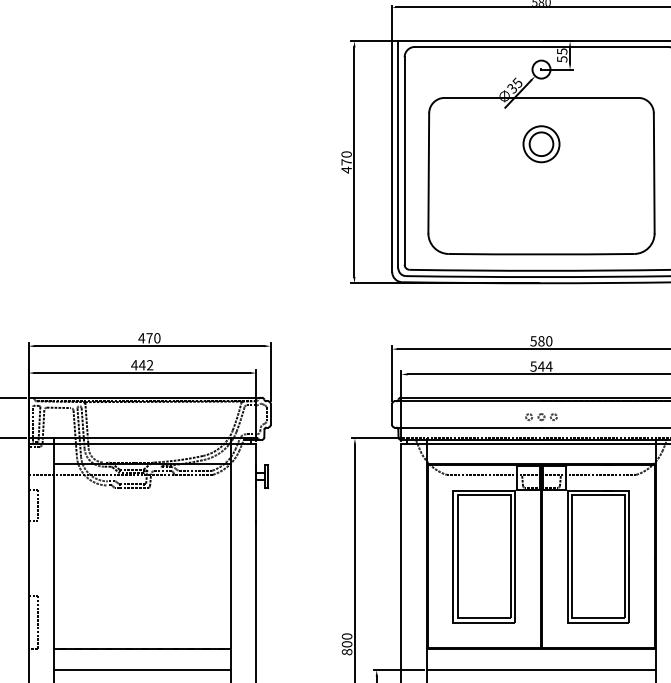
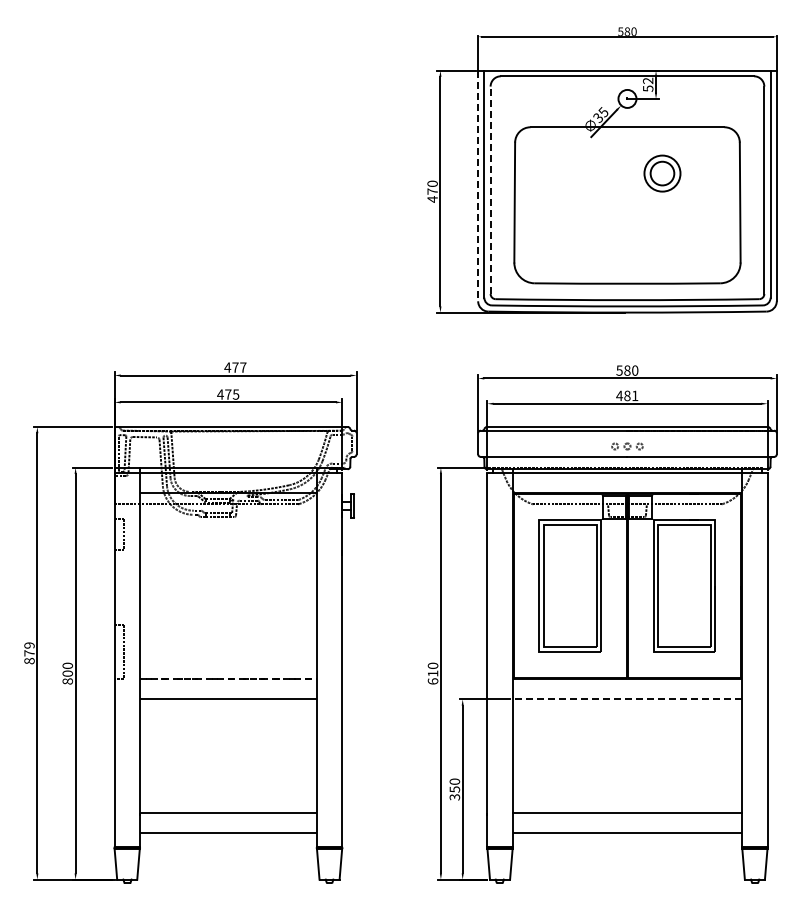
text: (562, 51) -> (648, 80), 55 -> 52
part: (541, 144) -> (662, 173), moved
line: (392, 157) -> (478, 186), solid -> dashed
line: (404, 161) -> (490, 190), solid -> dashed
text: (157, 338) -> (243, 367), 470 -> 477
text: (145, 365) -> (231, 394), 442 -> 475
text: (541, 366) -> (627, 395), 544 -> 481
text: (346, 648) -> (432, 677), 800 -> 610
line: (142, 649) -> (228, 678), solid -> dashed
line: (541, 670) -> (627, 699), solid -> dashed

